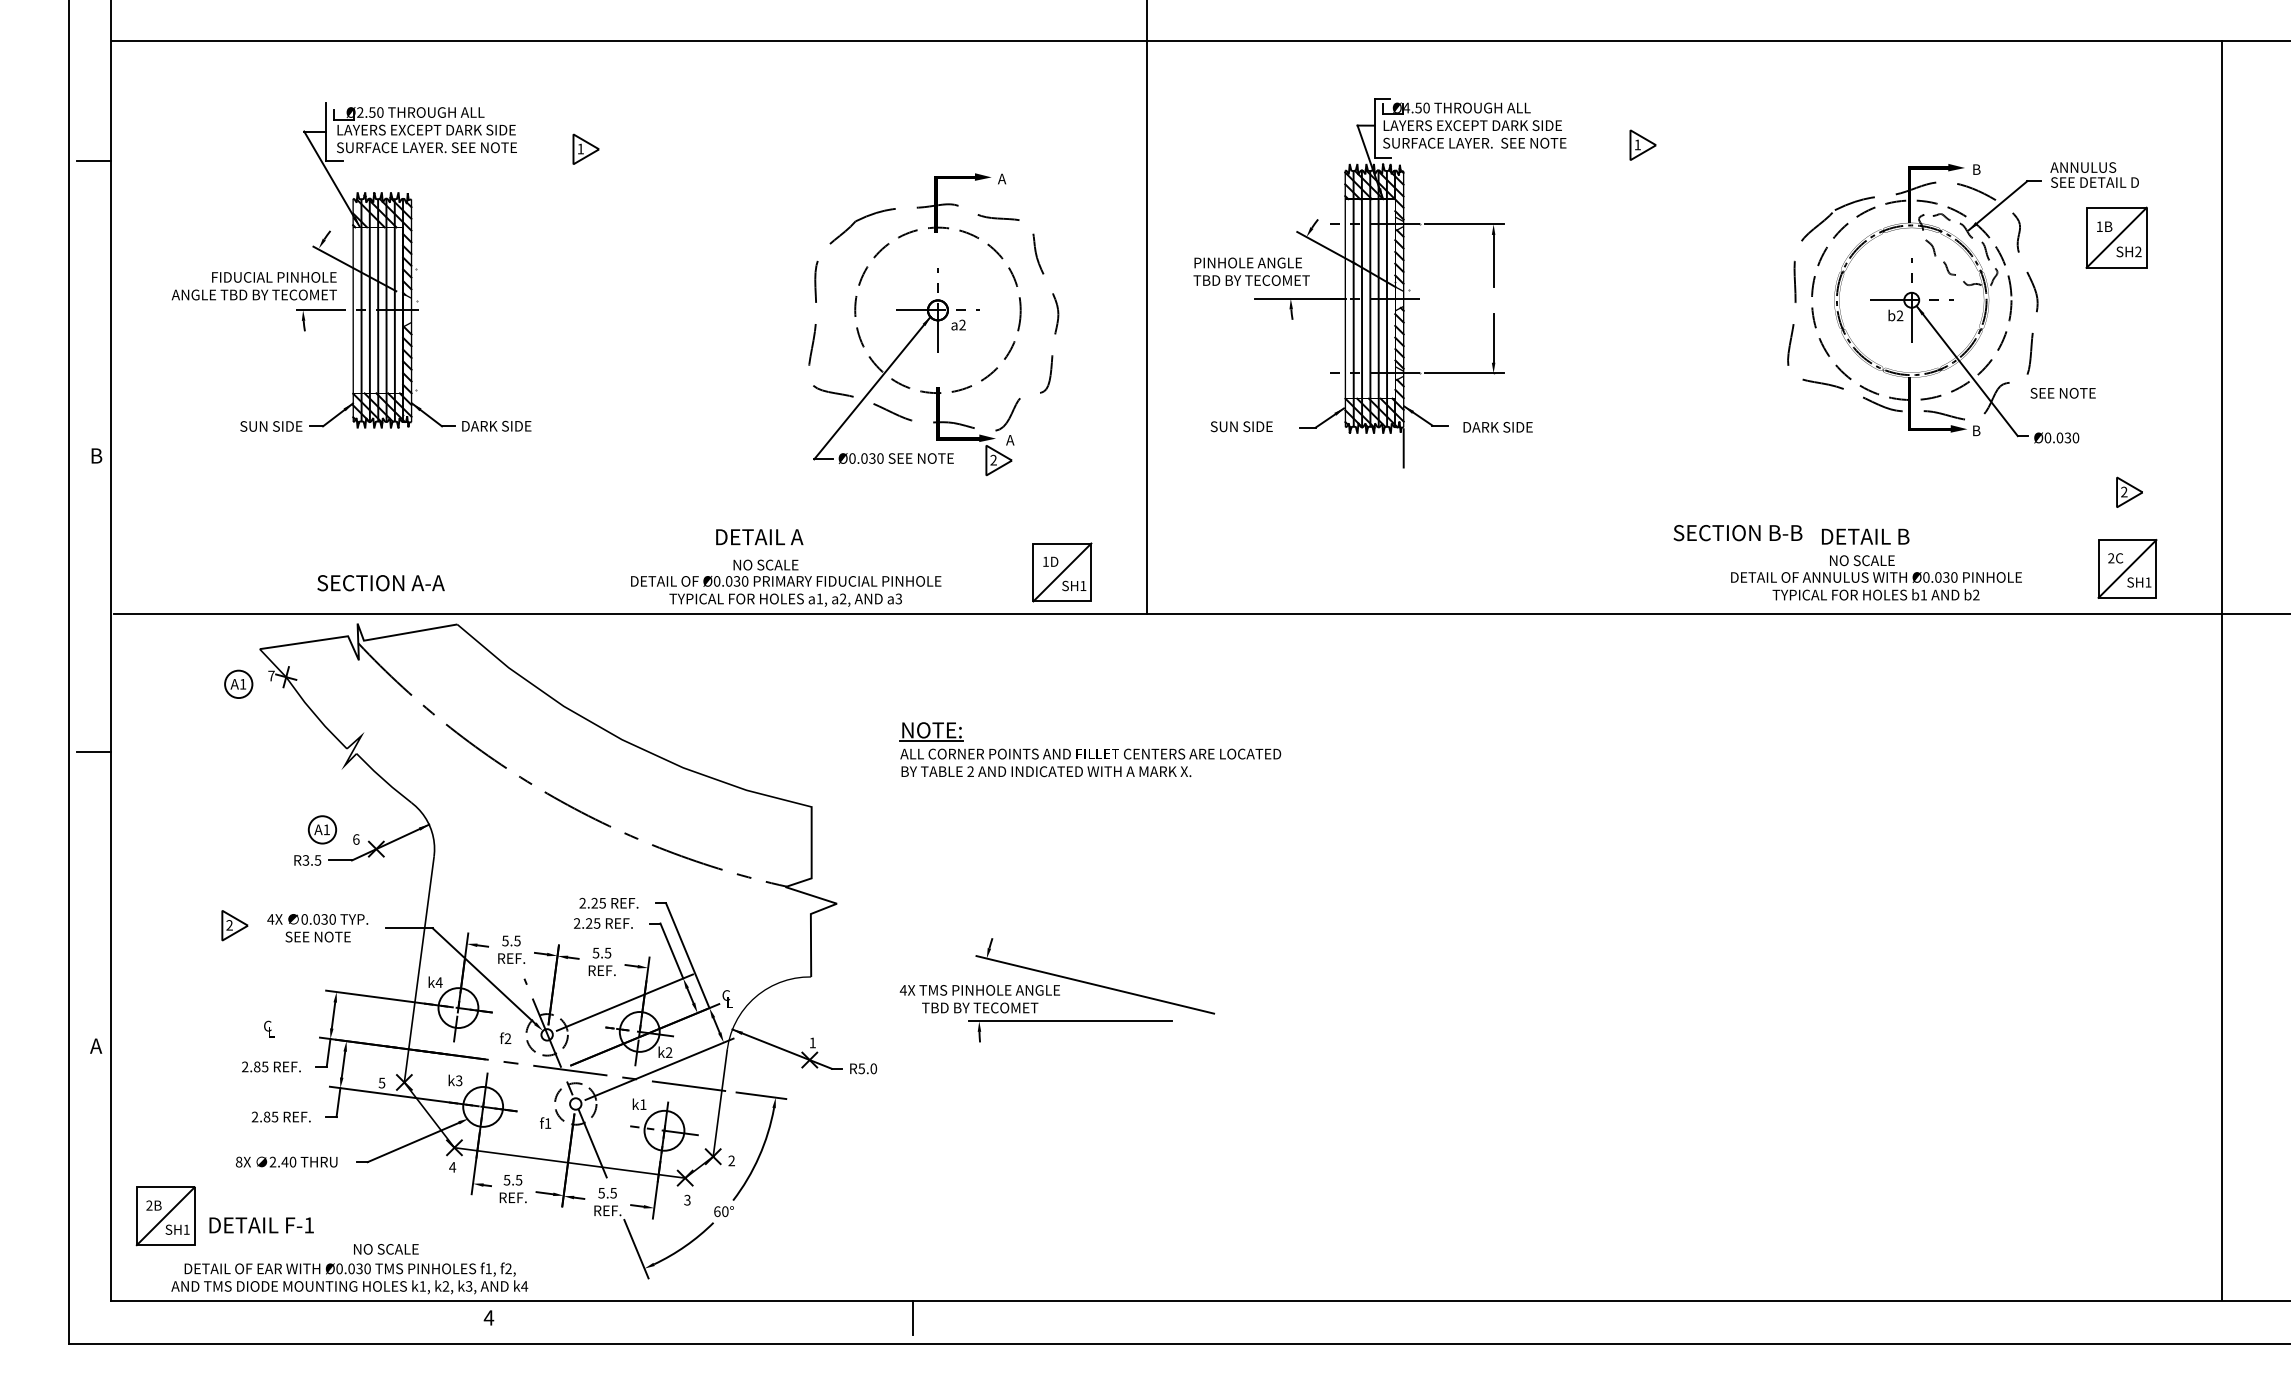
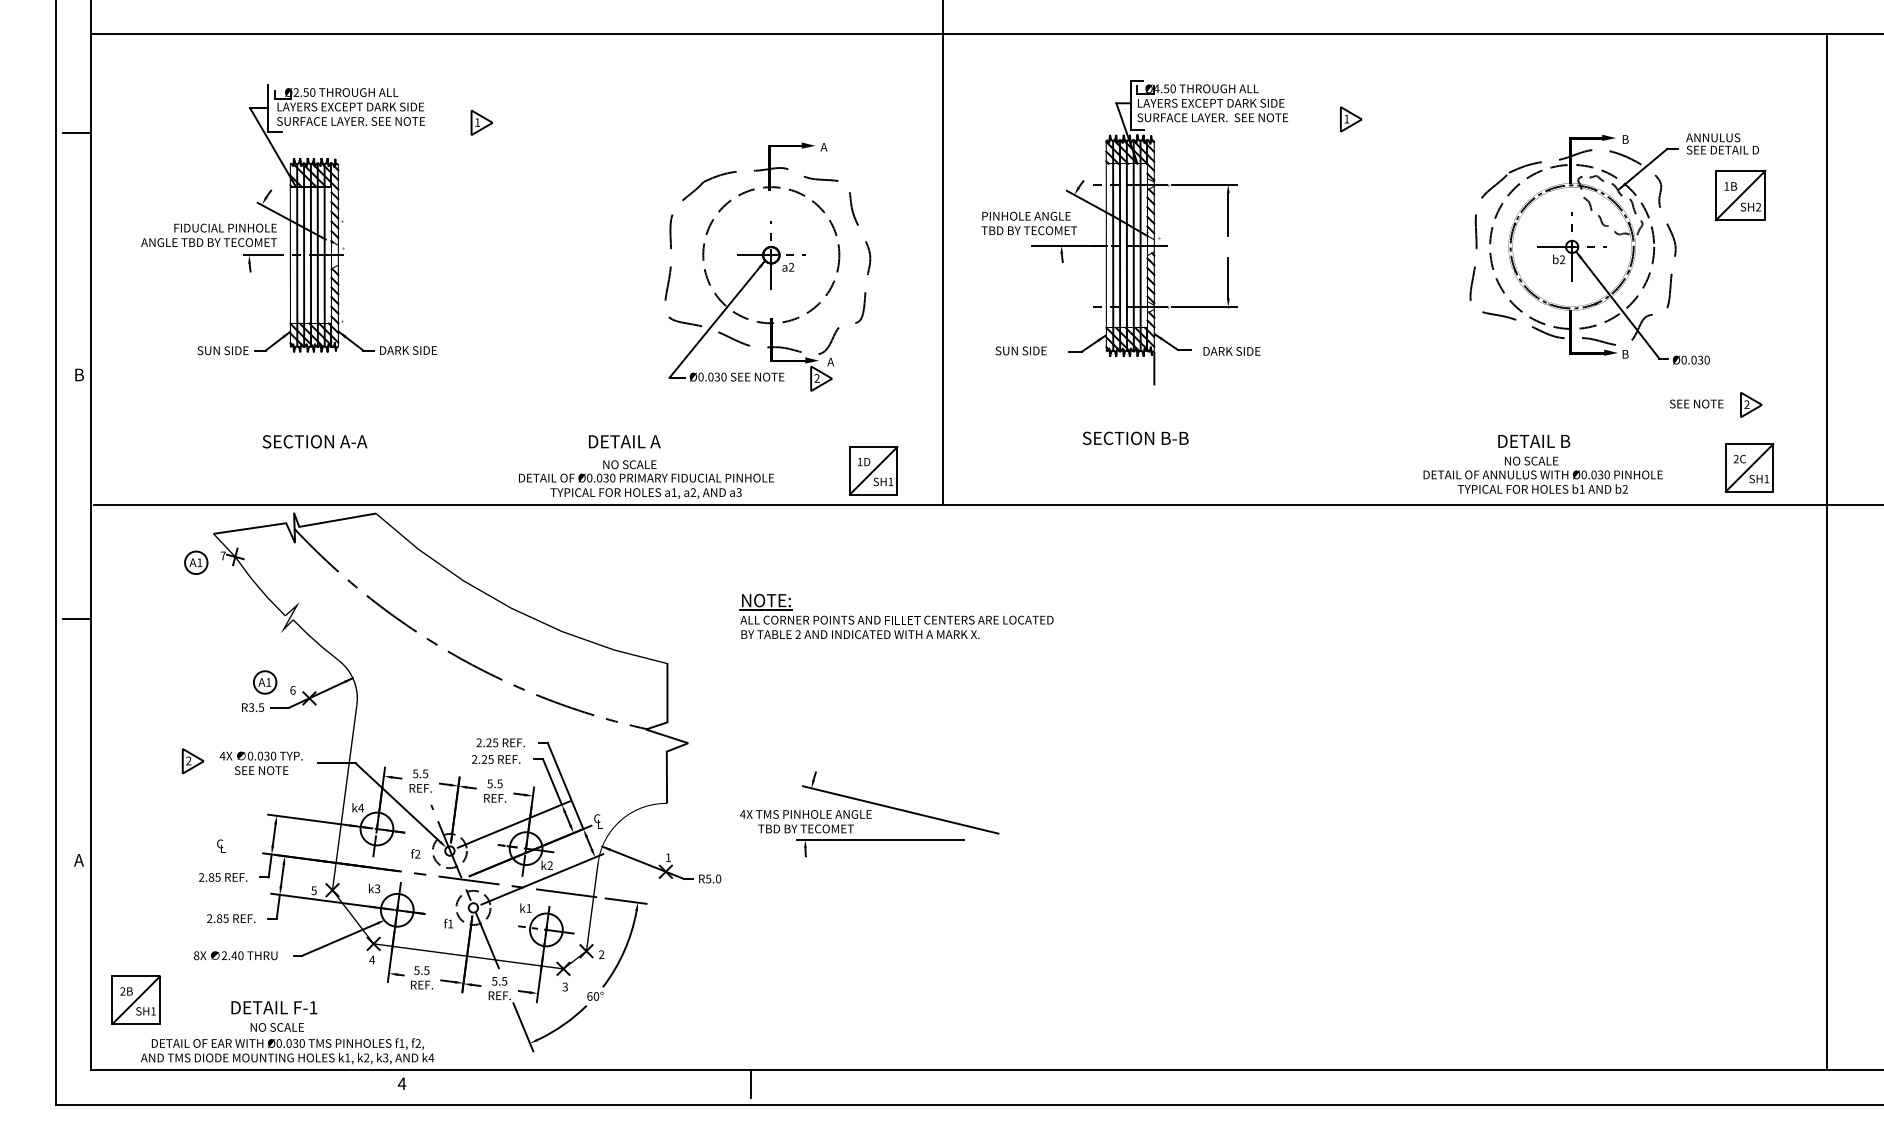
text: (2062, 392) -> (1696, 403), moved
text: (1737, 533) -> (1135, 438), moved
text: (380, 583) -> (314, 442), moved
text: (261, 1225) -> (274, 1007), moved
text: (386, 1249) -> (277, 1027), moved

